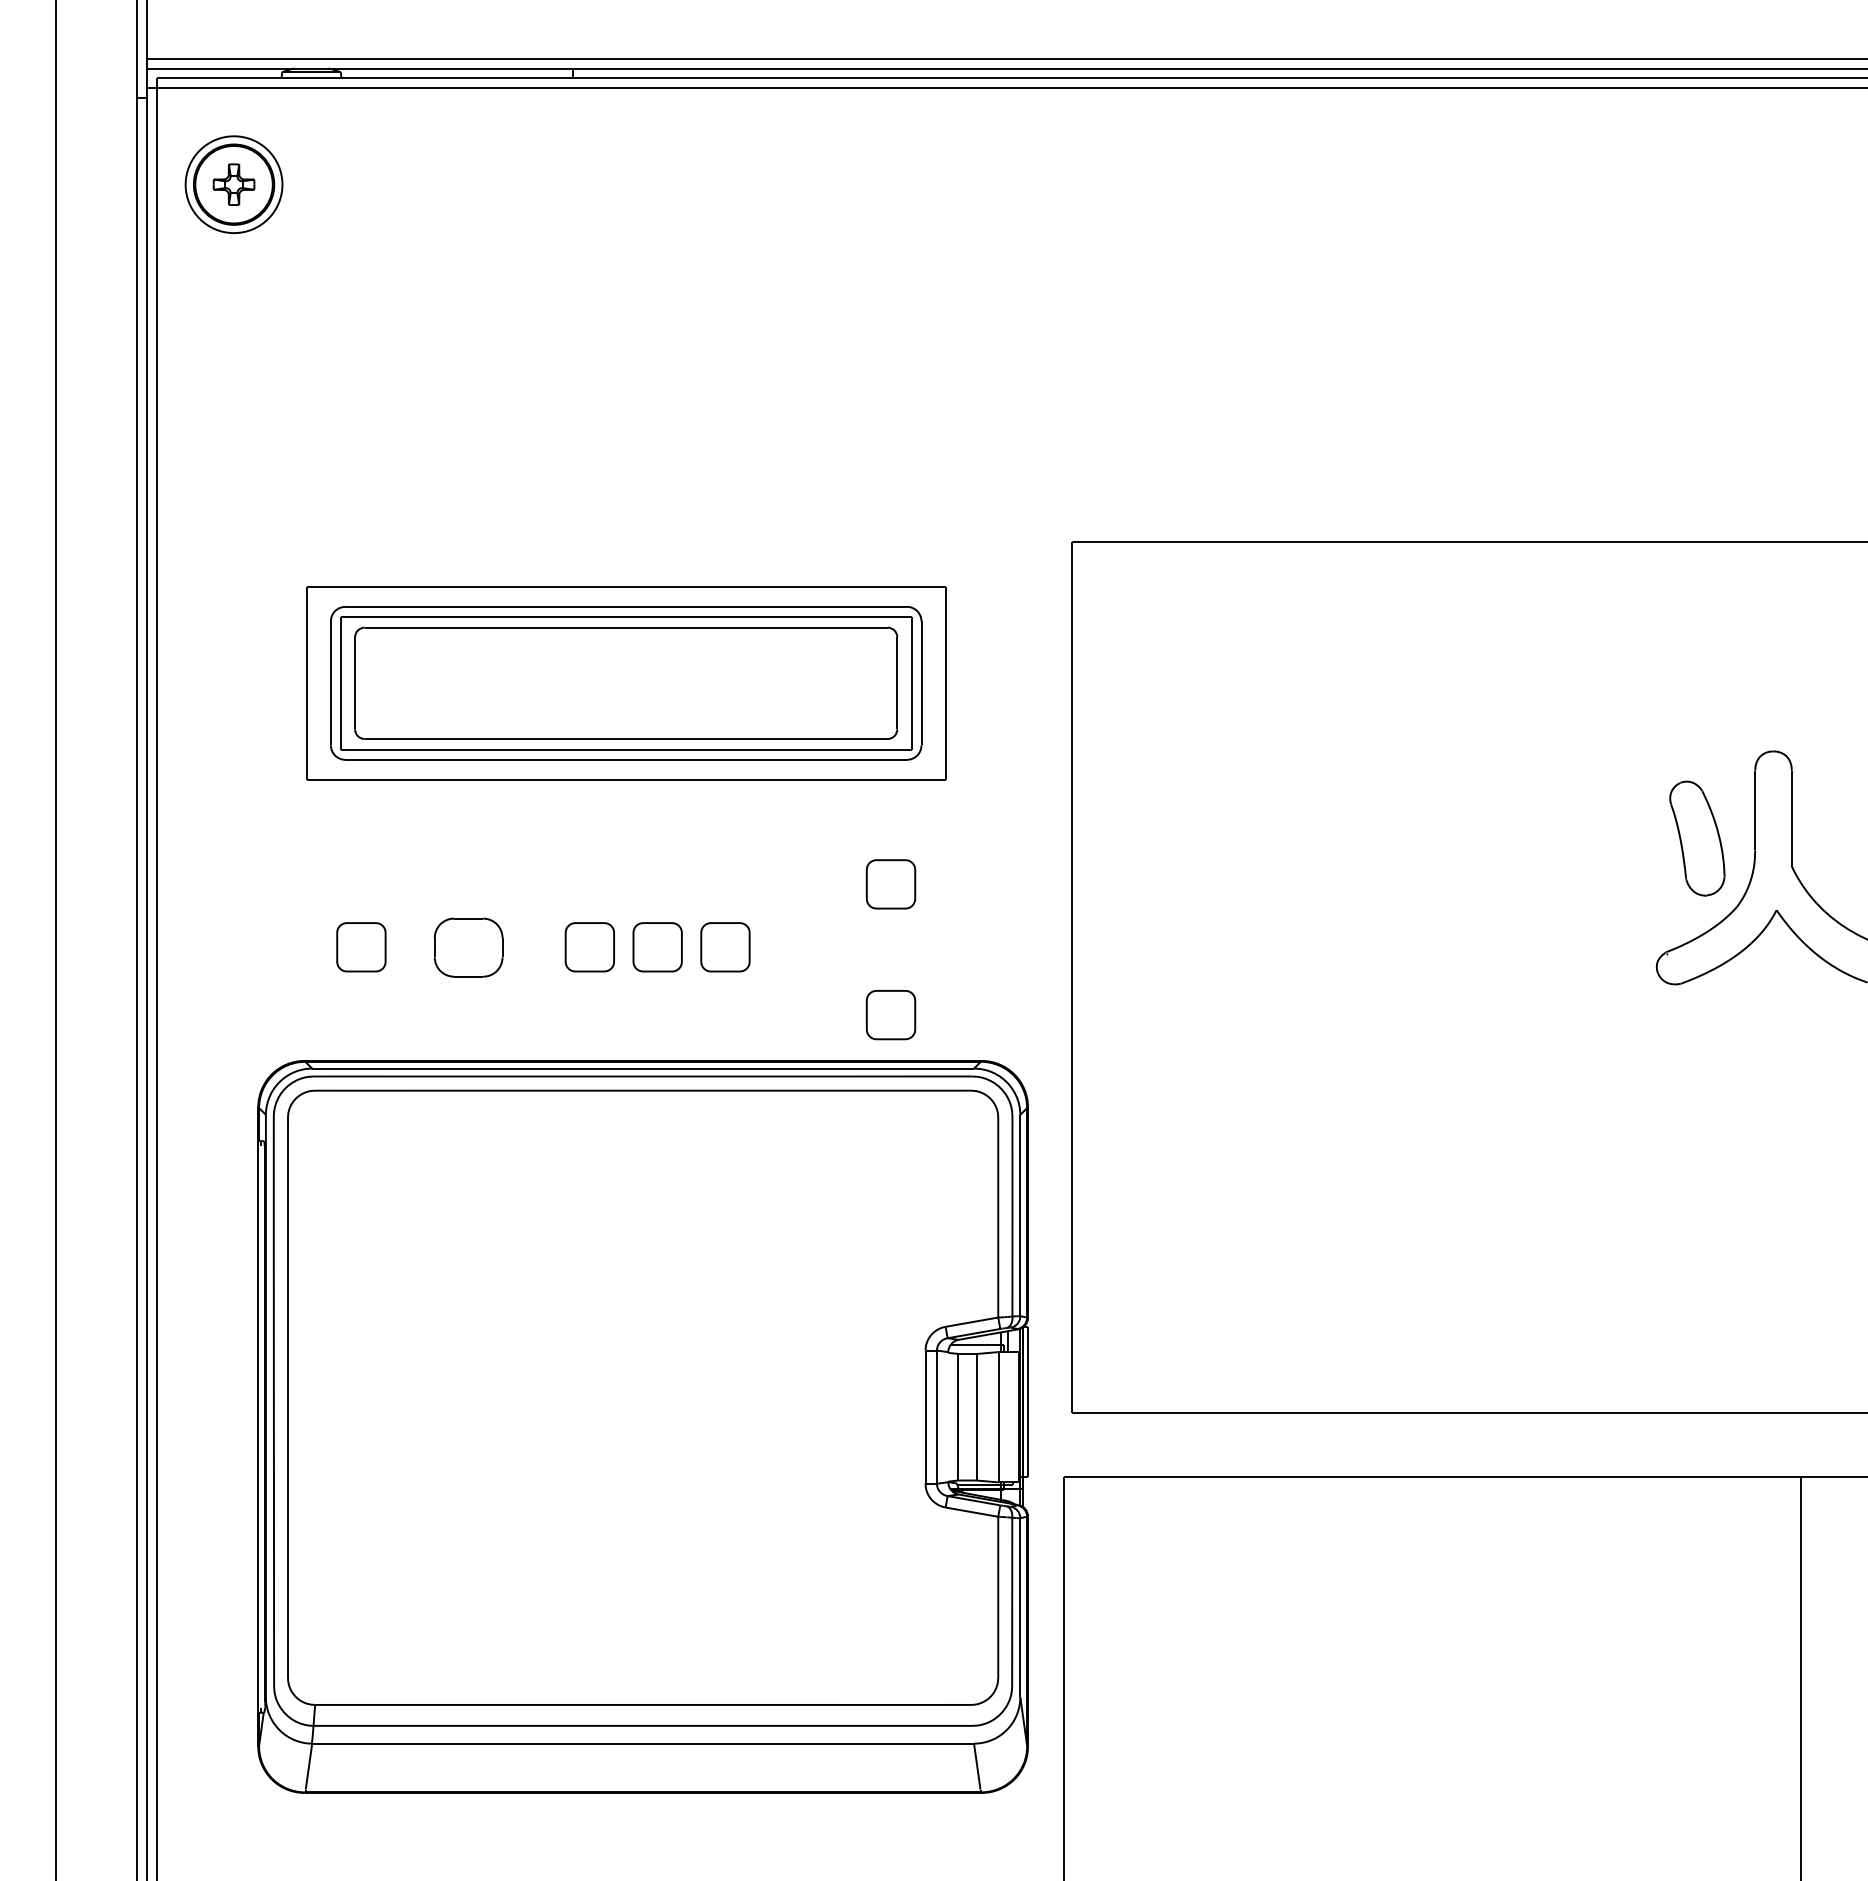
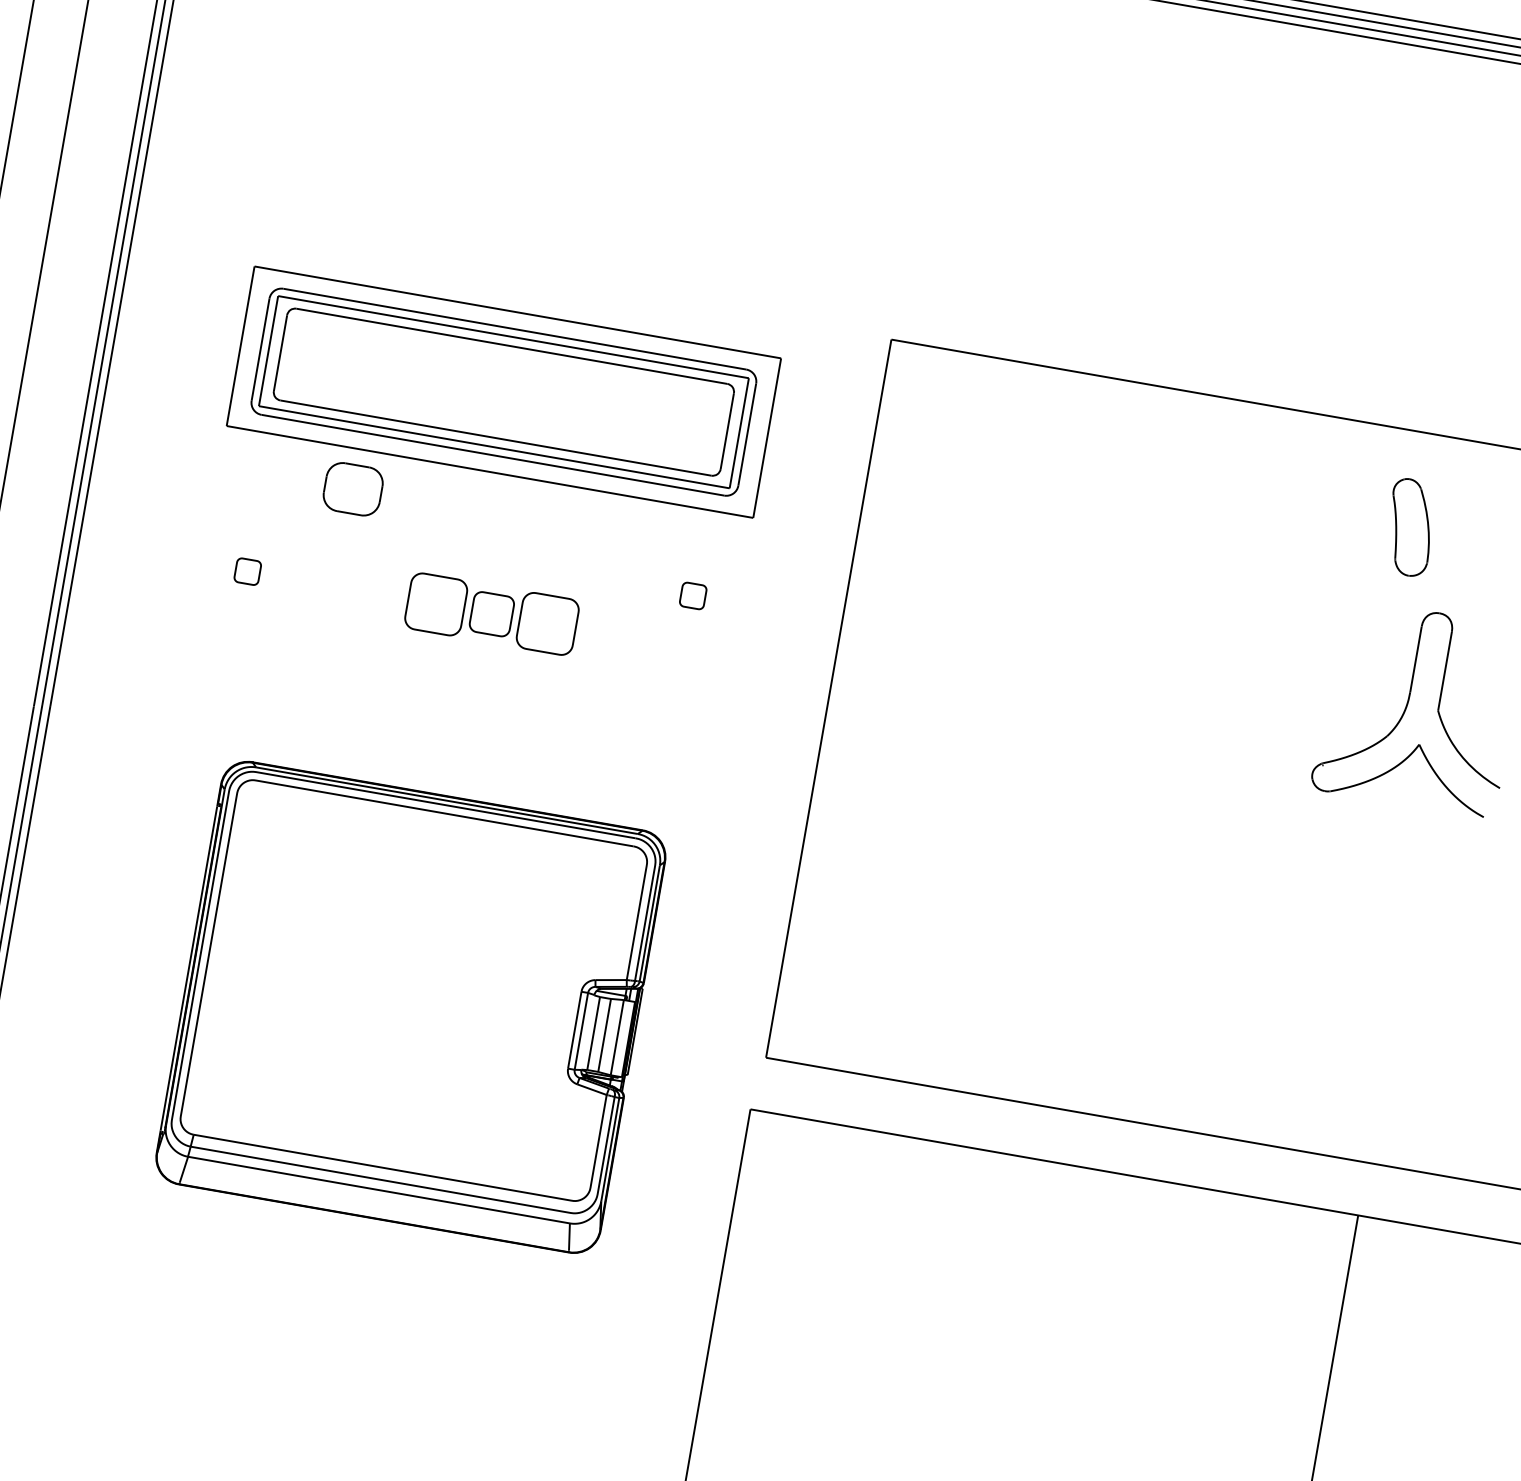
part: (1697, 838) -> (1410, 527), moved
part: (890, 884) -> (692, 595), size x0.6
part: (361, 947) -> (247, 571), size x0.6
part: (468, 947) -> (353, 489), moved
part: (589, 947) -> (435, 604), size x1.4
part: (725, 947) -> (547, 624), size x1.4
part: (890, 1015) -> (673, 703), removed
part: (642, 1426) -> (410, 1006), size x0.7

